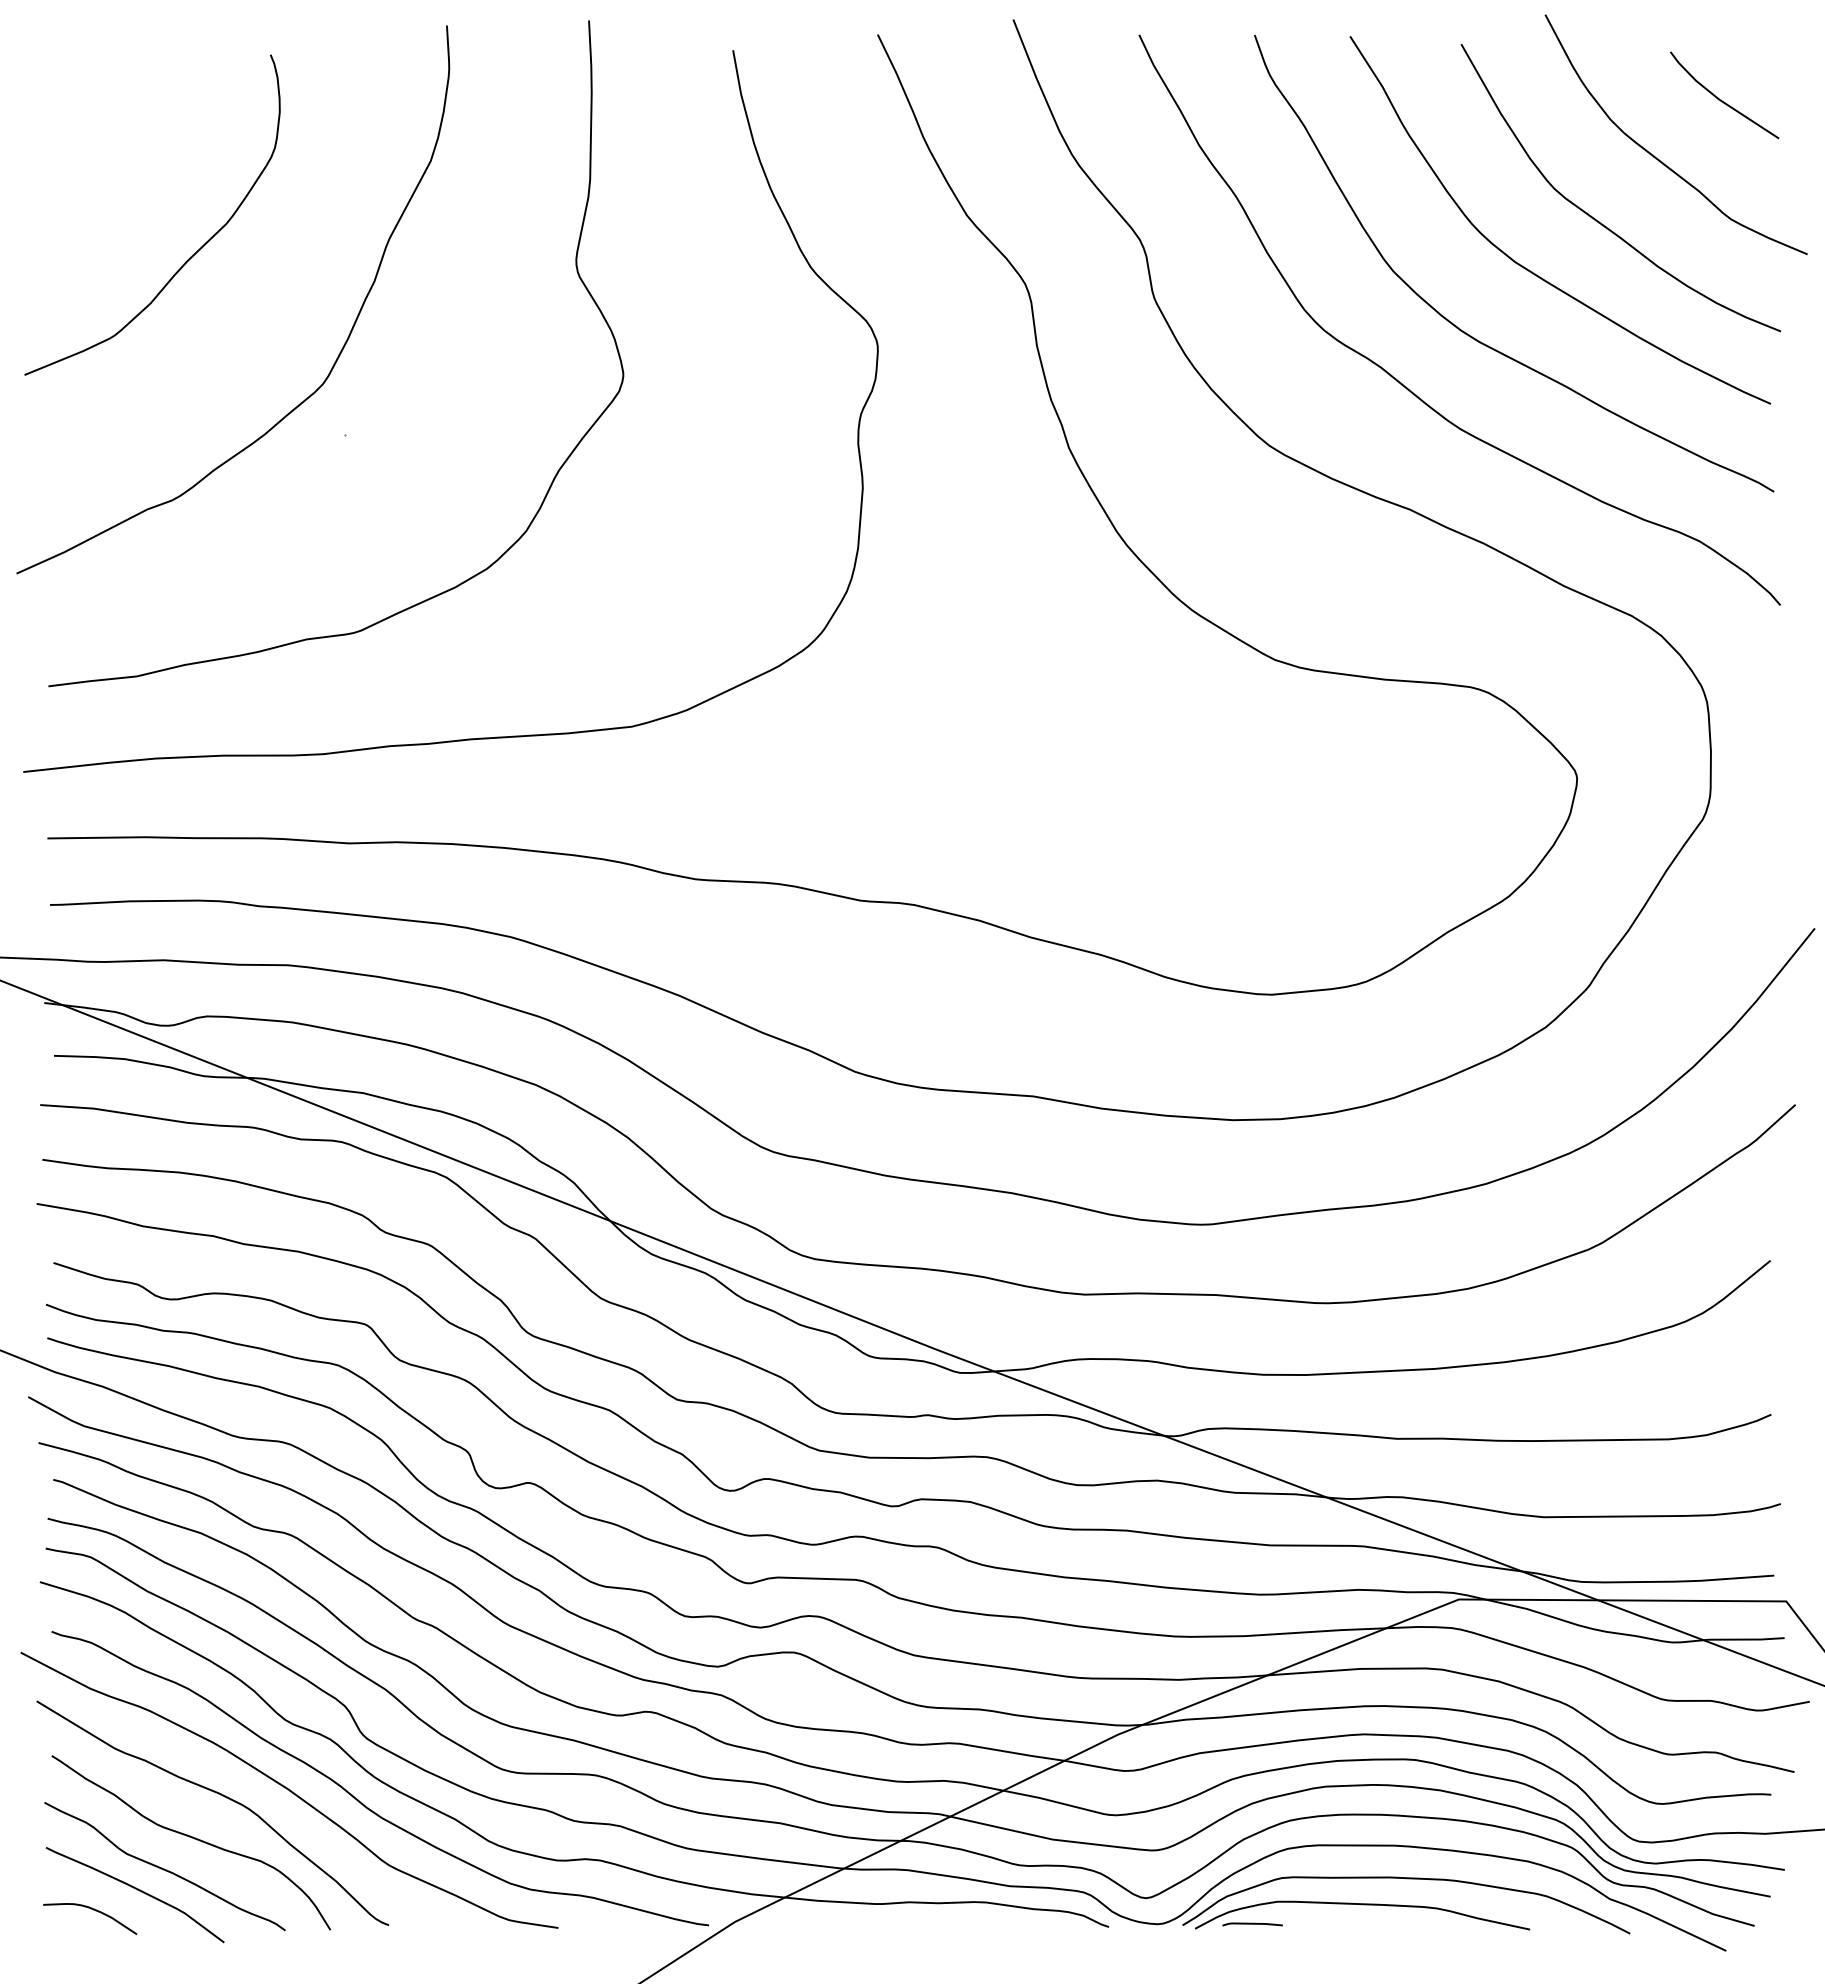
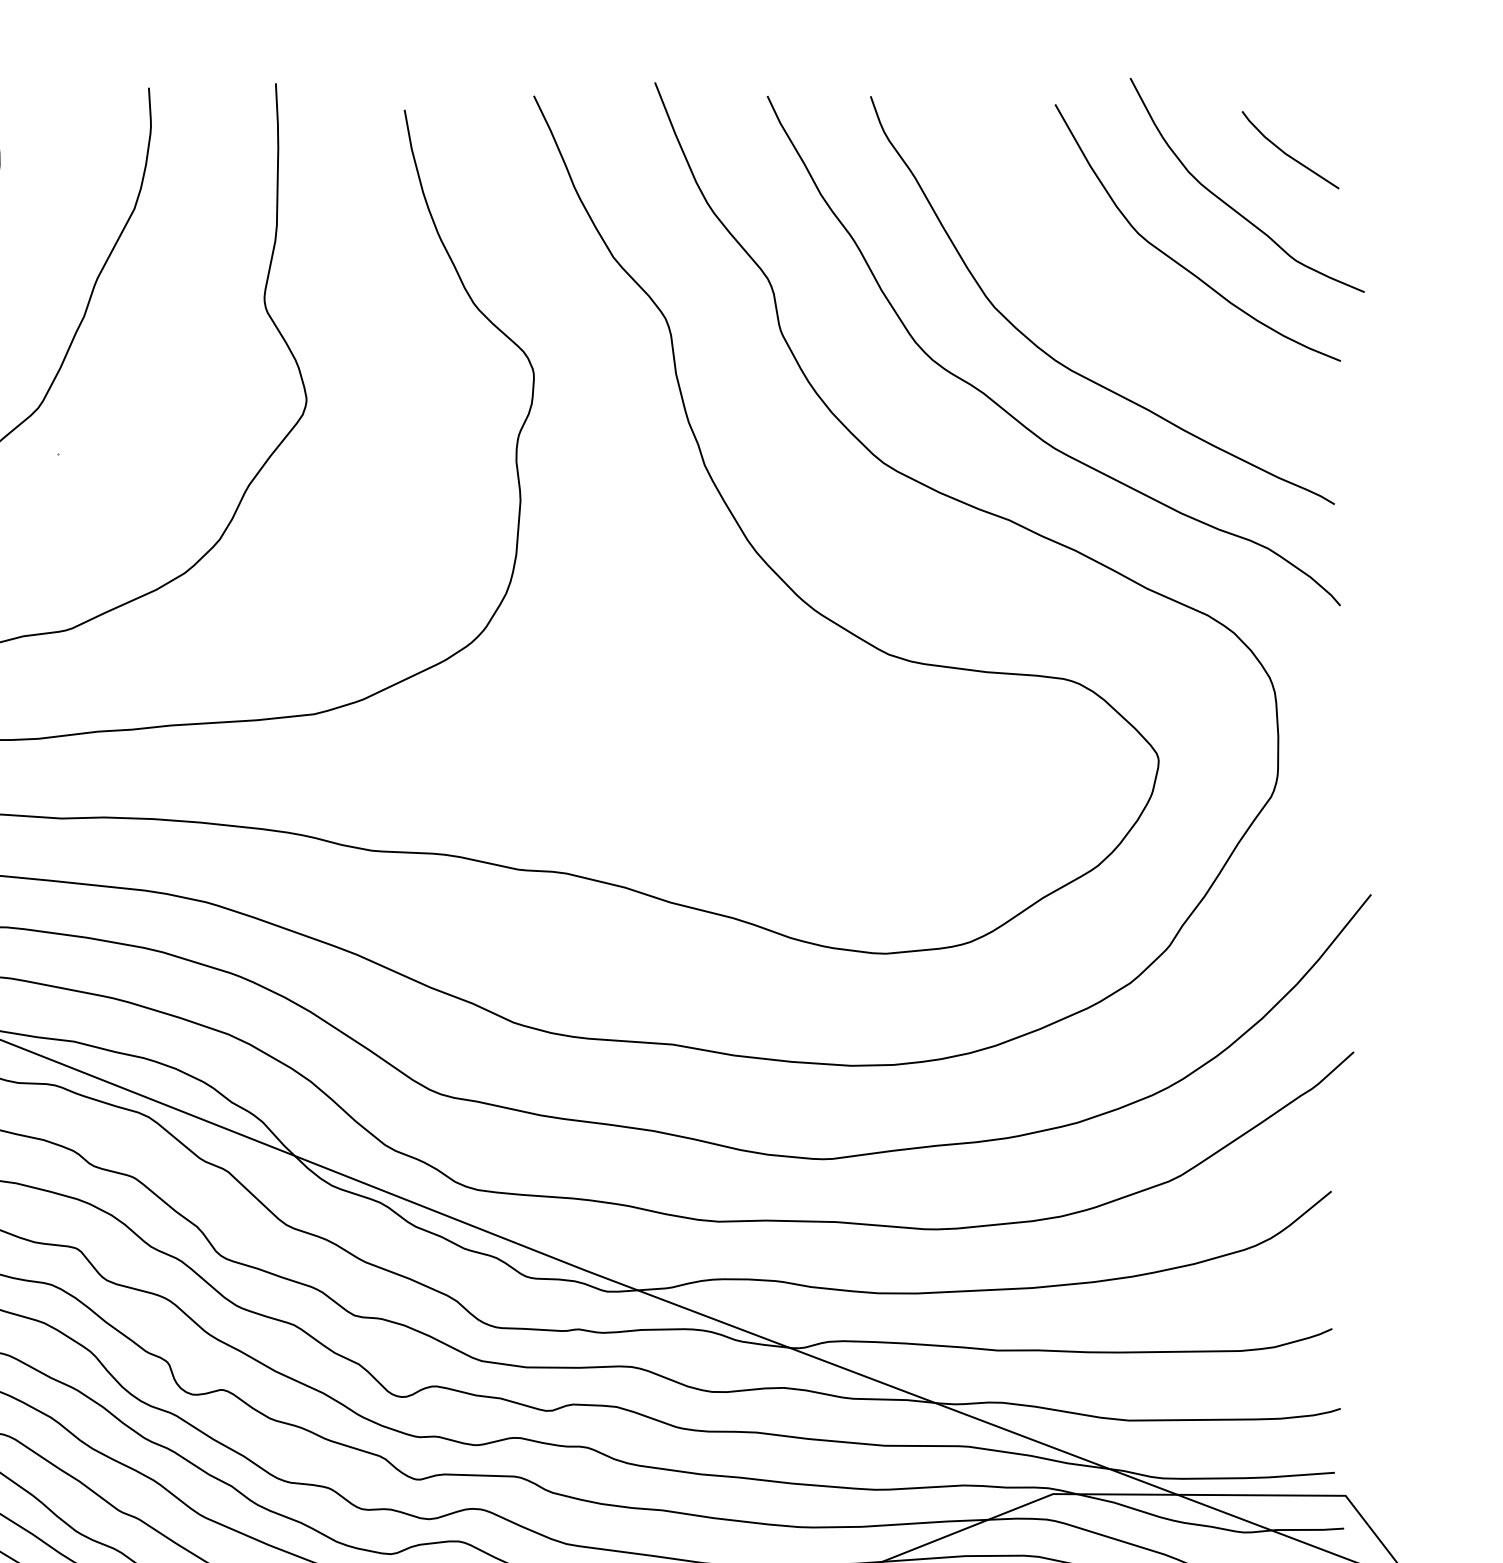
curve: (1532, 271) -> (1118, 307), removed

